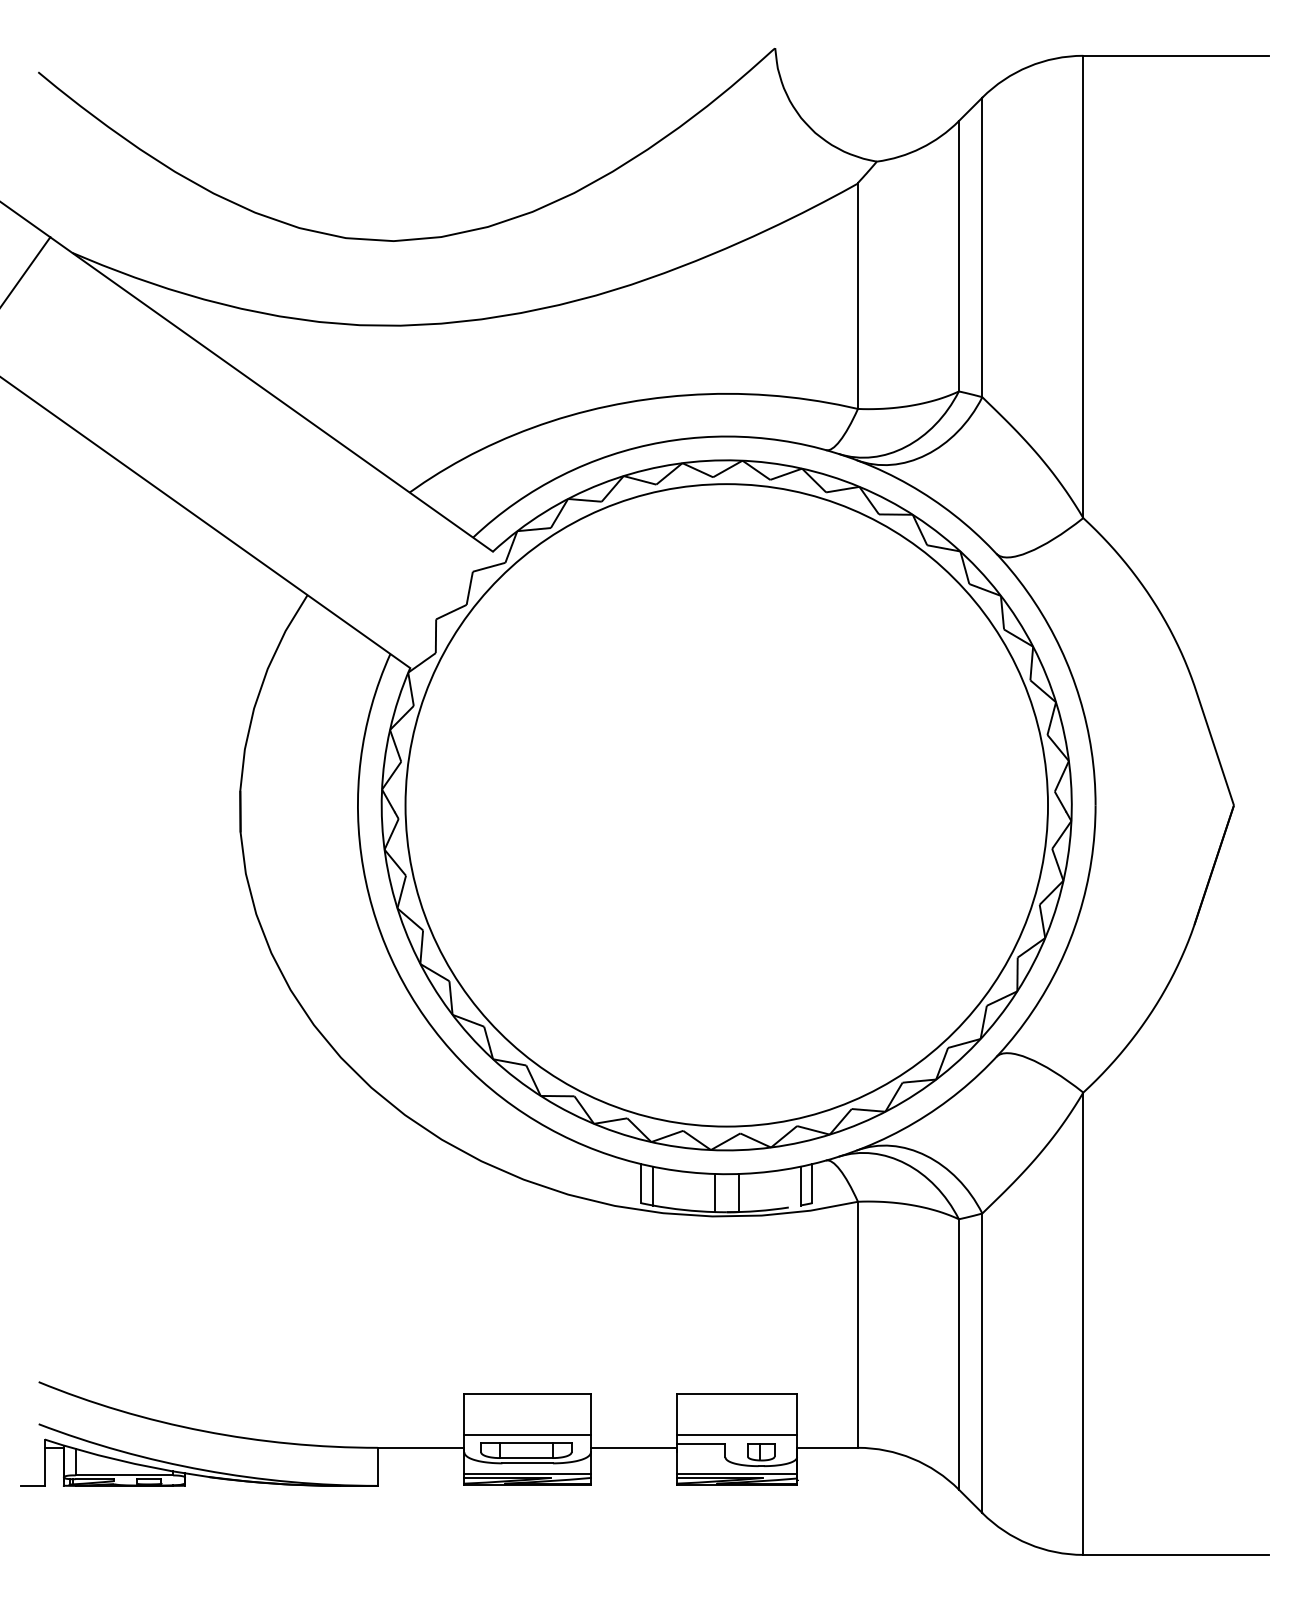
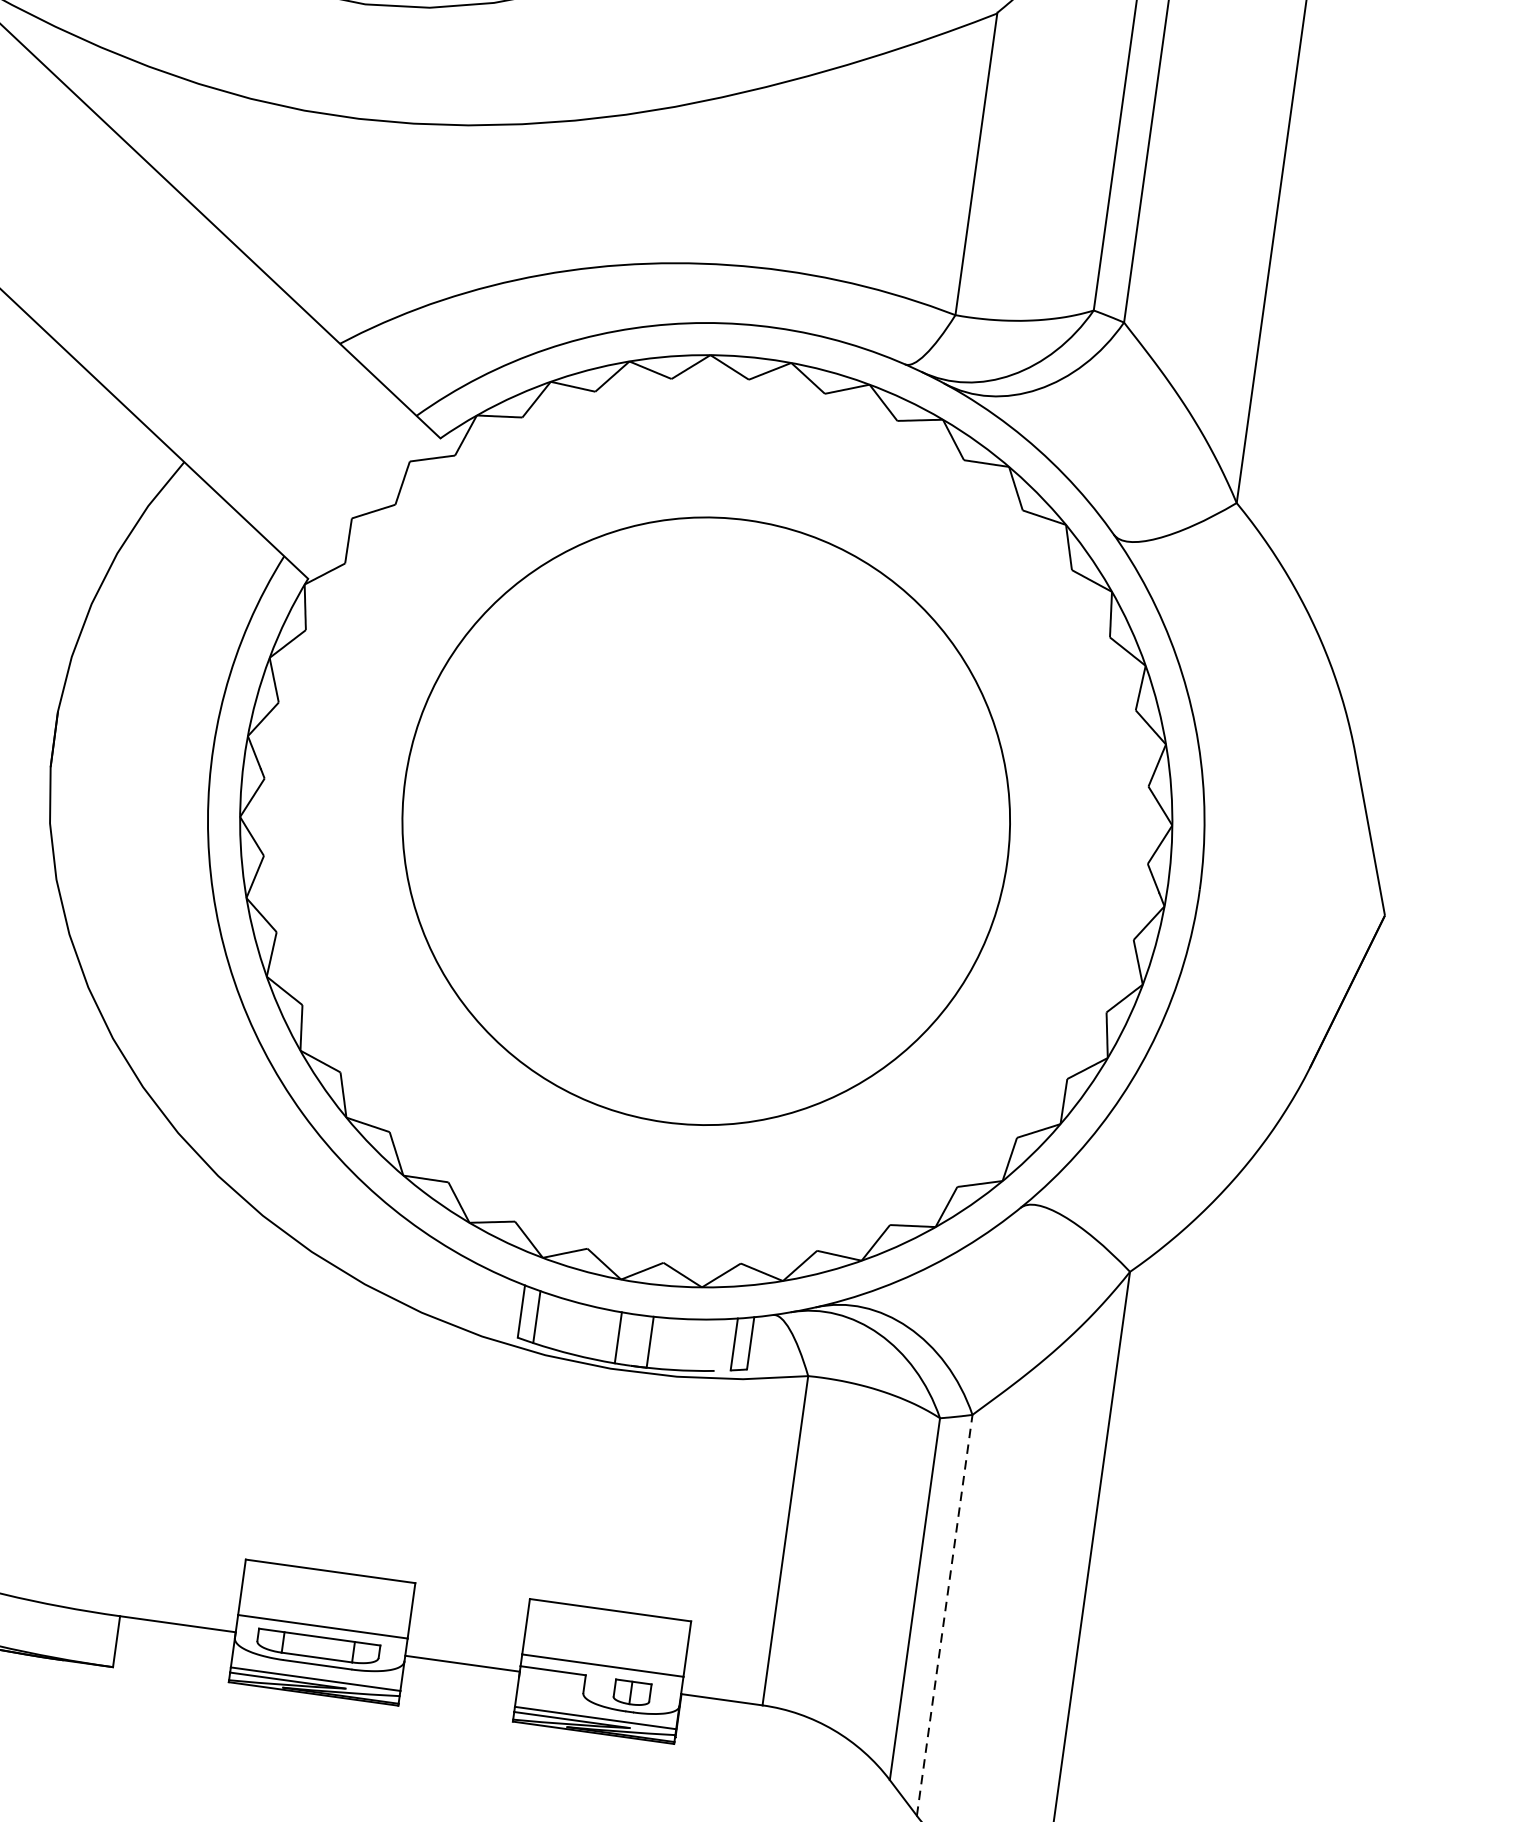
circle: (726, 805) -> (705, 821), size x0.7
line: (982, 1363) -> (944, 1615), solid -> dashed

